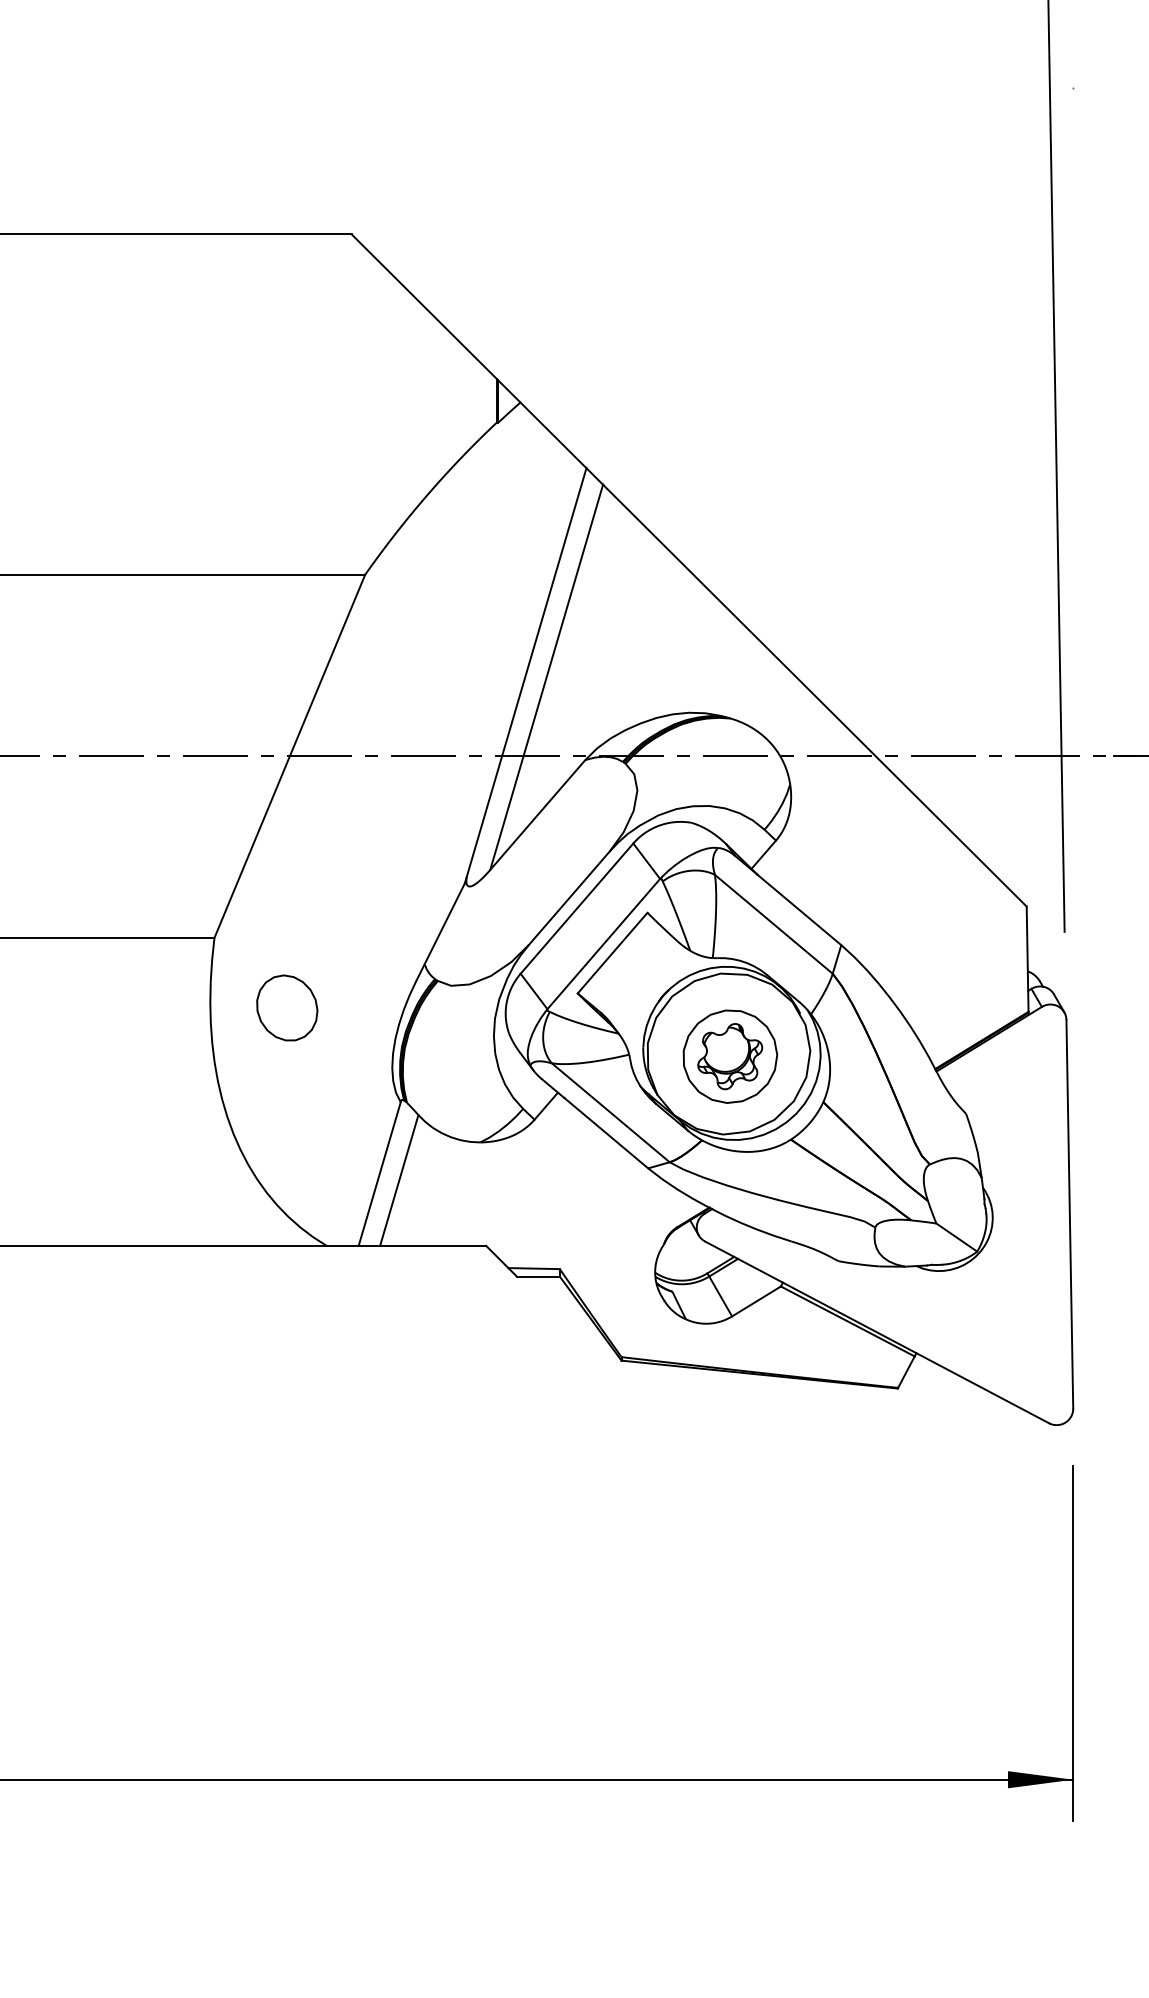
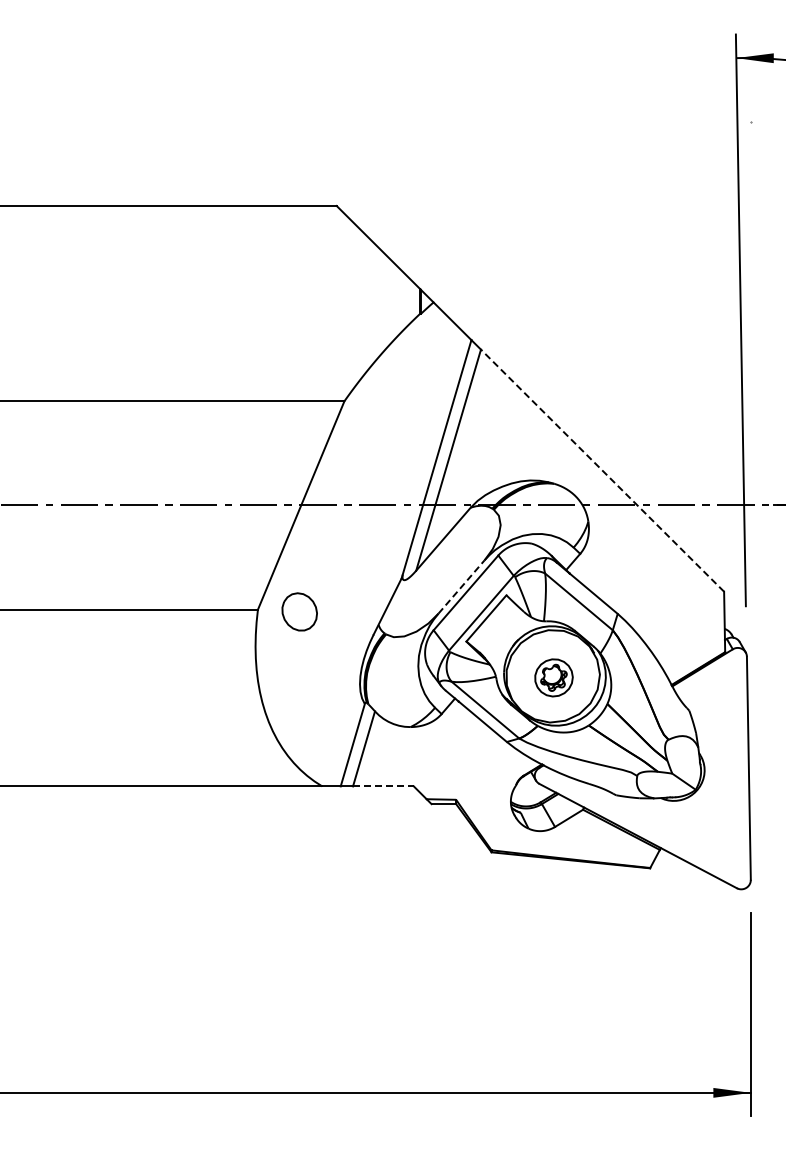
line: (814, 695) -> (602, 470), solid -> dashed
line: (569, 897) -> (461, 586), solid -> dashed
part: (286, 1007) -> (299, 611), moved
part: (729, 1056) -> (553, 677), size x0.7
line: (433, 1245) -> (383, 786), solid -> dashed

